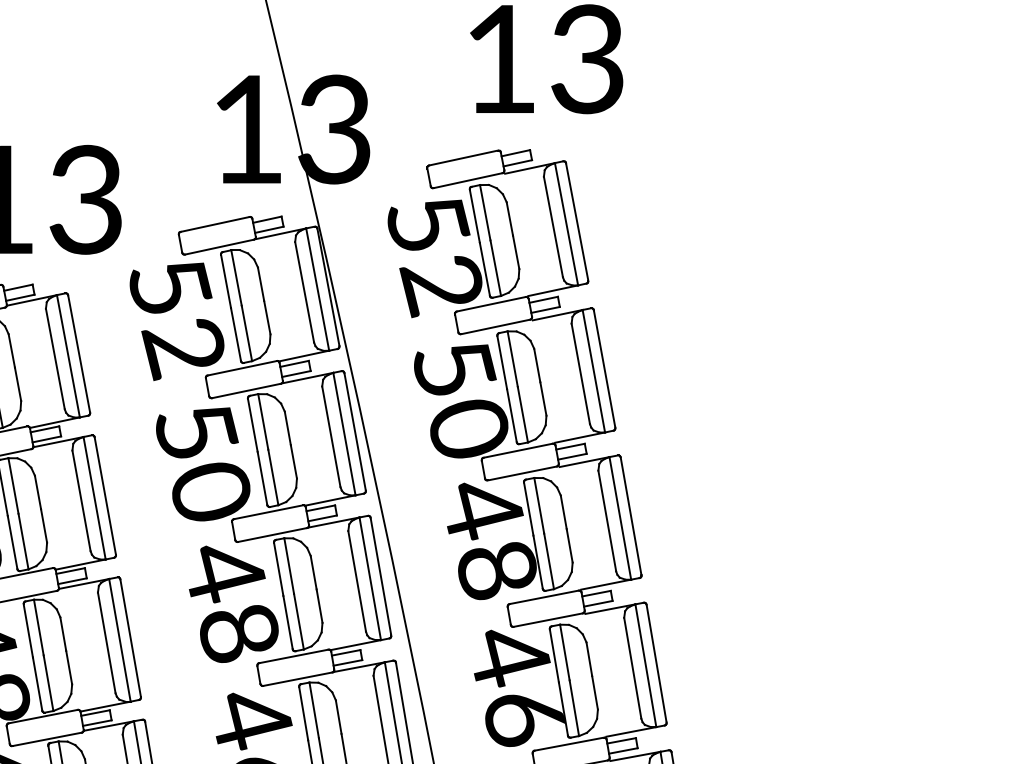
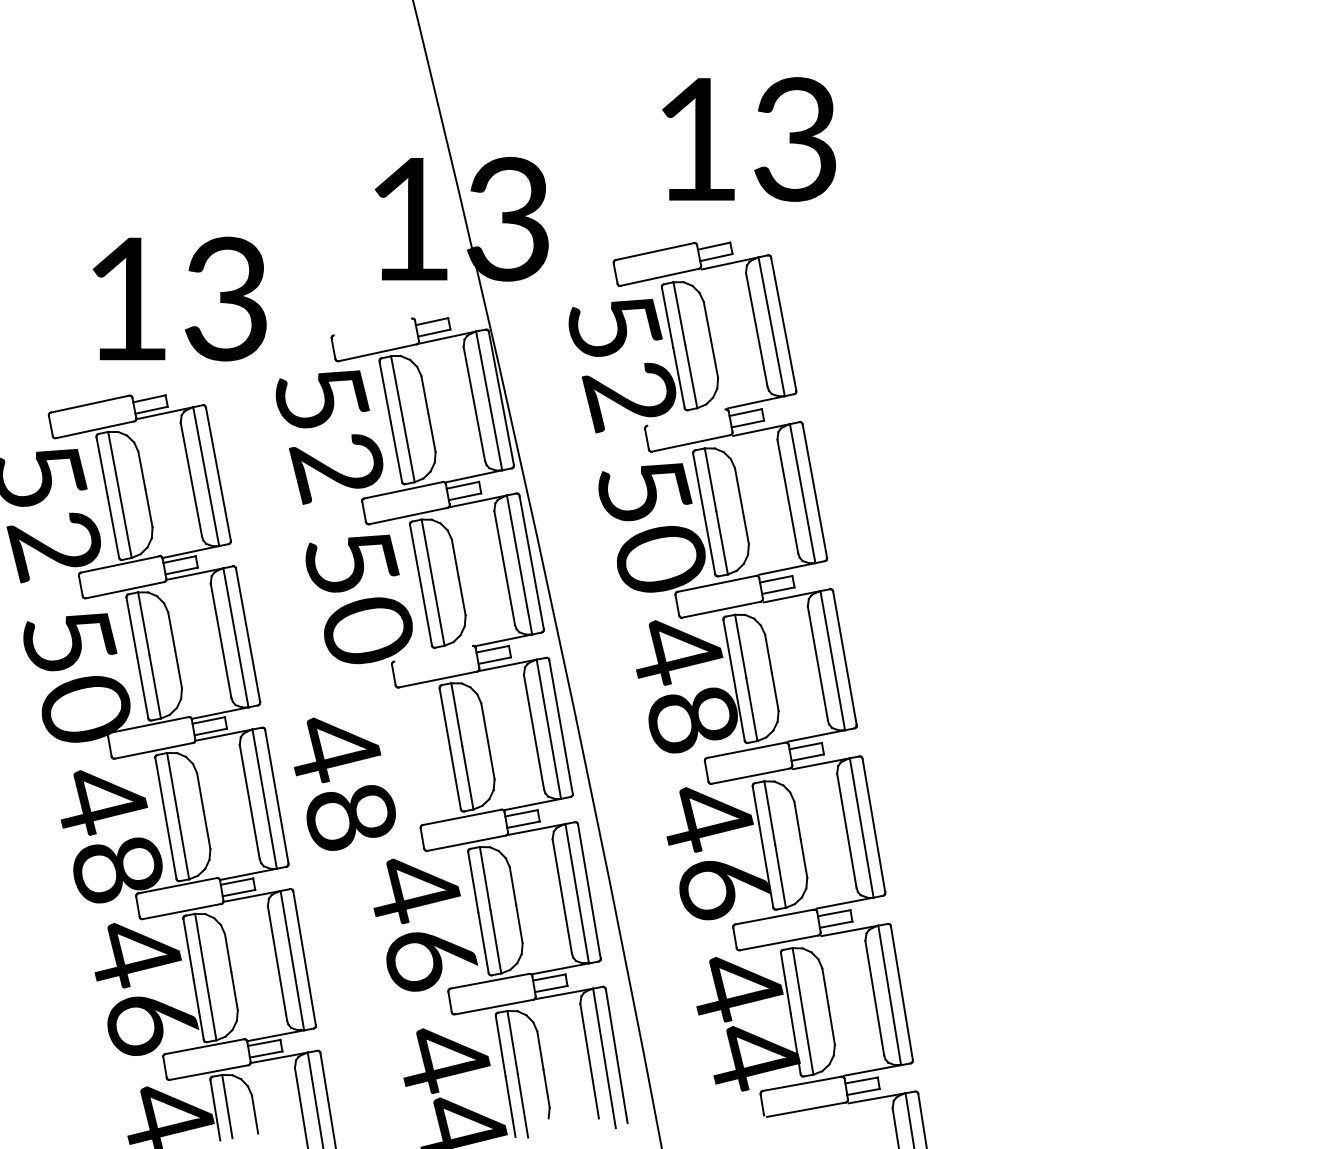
line: (214, 224) -> (372, 326), removed
line: (491, 304) -> (686, 417), removed
line: (268, 512) -> (433, 653), removed
text: (233, 603) -> (344, 783), moved

